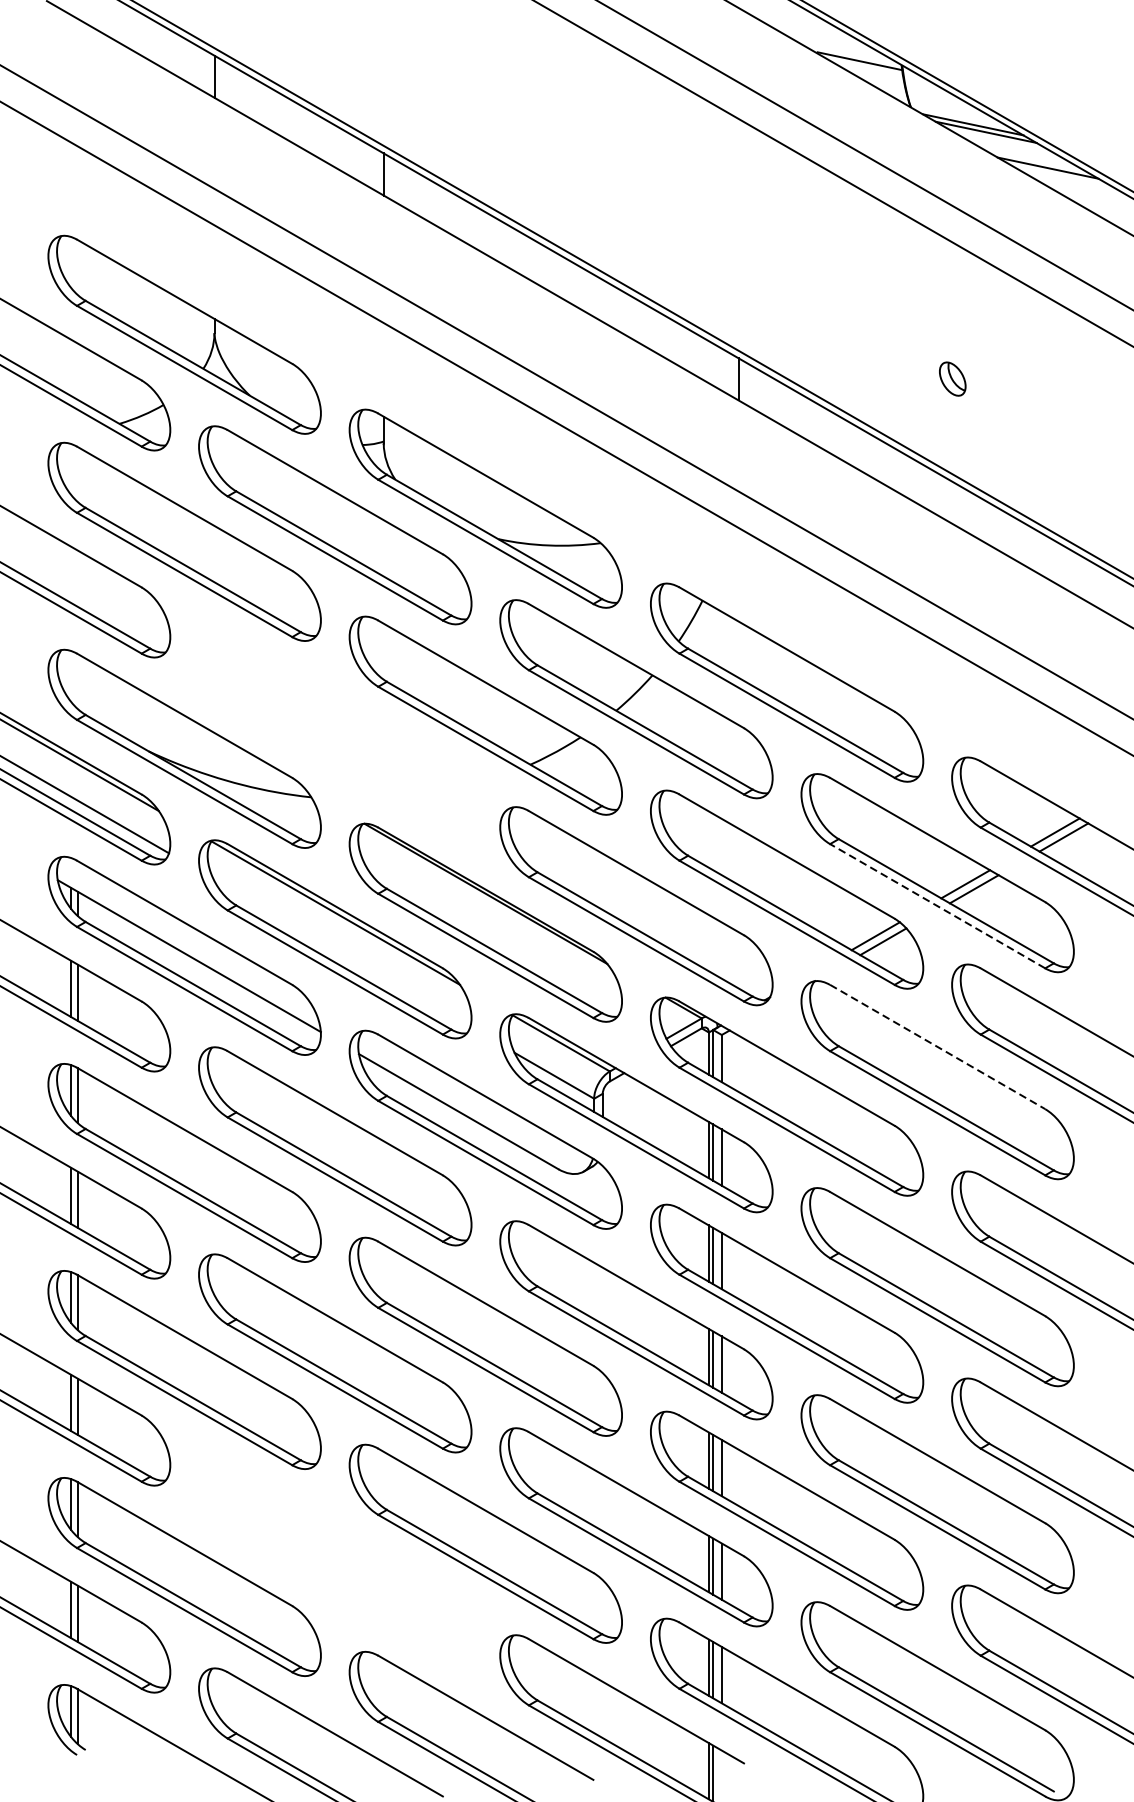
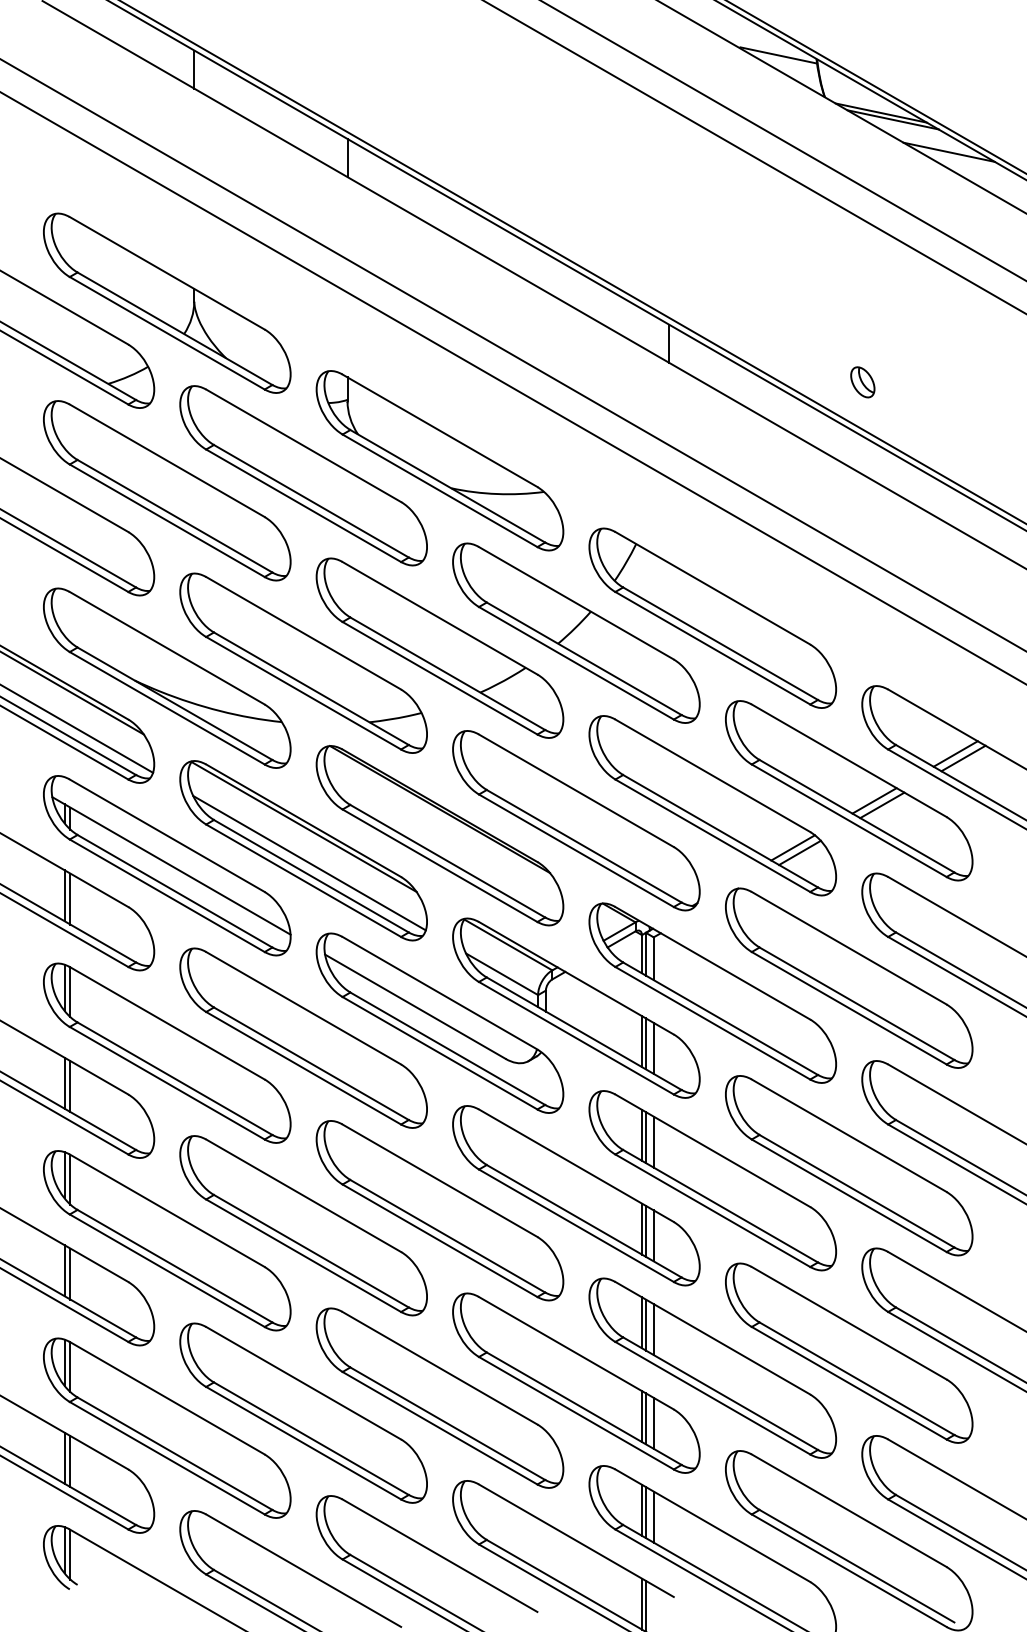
part: (952, 379) -> (862, 382), moved
part: (335, 731) -> (303, 662), added
line: (936, 905) -> (848, 820), dashed -> solid
line: (341, 952) -> (309, 862), added
line: (938, 1047) -> (849, 948), dashed -> solid
part: (335, 1559) -> (303, 1412), added

